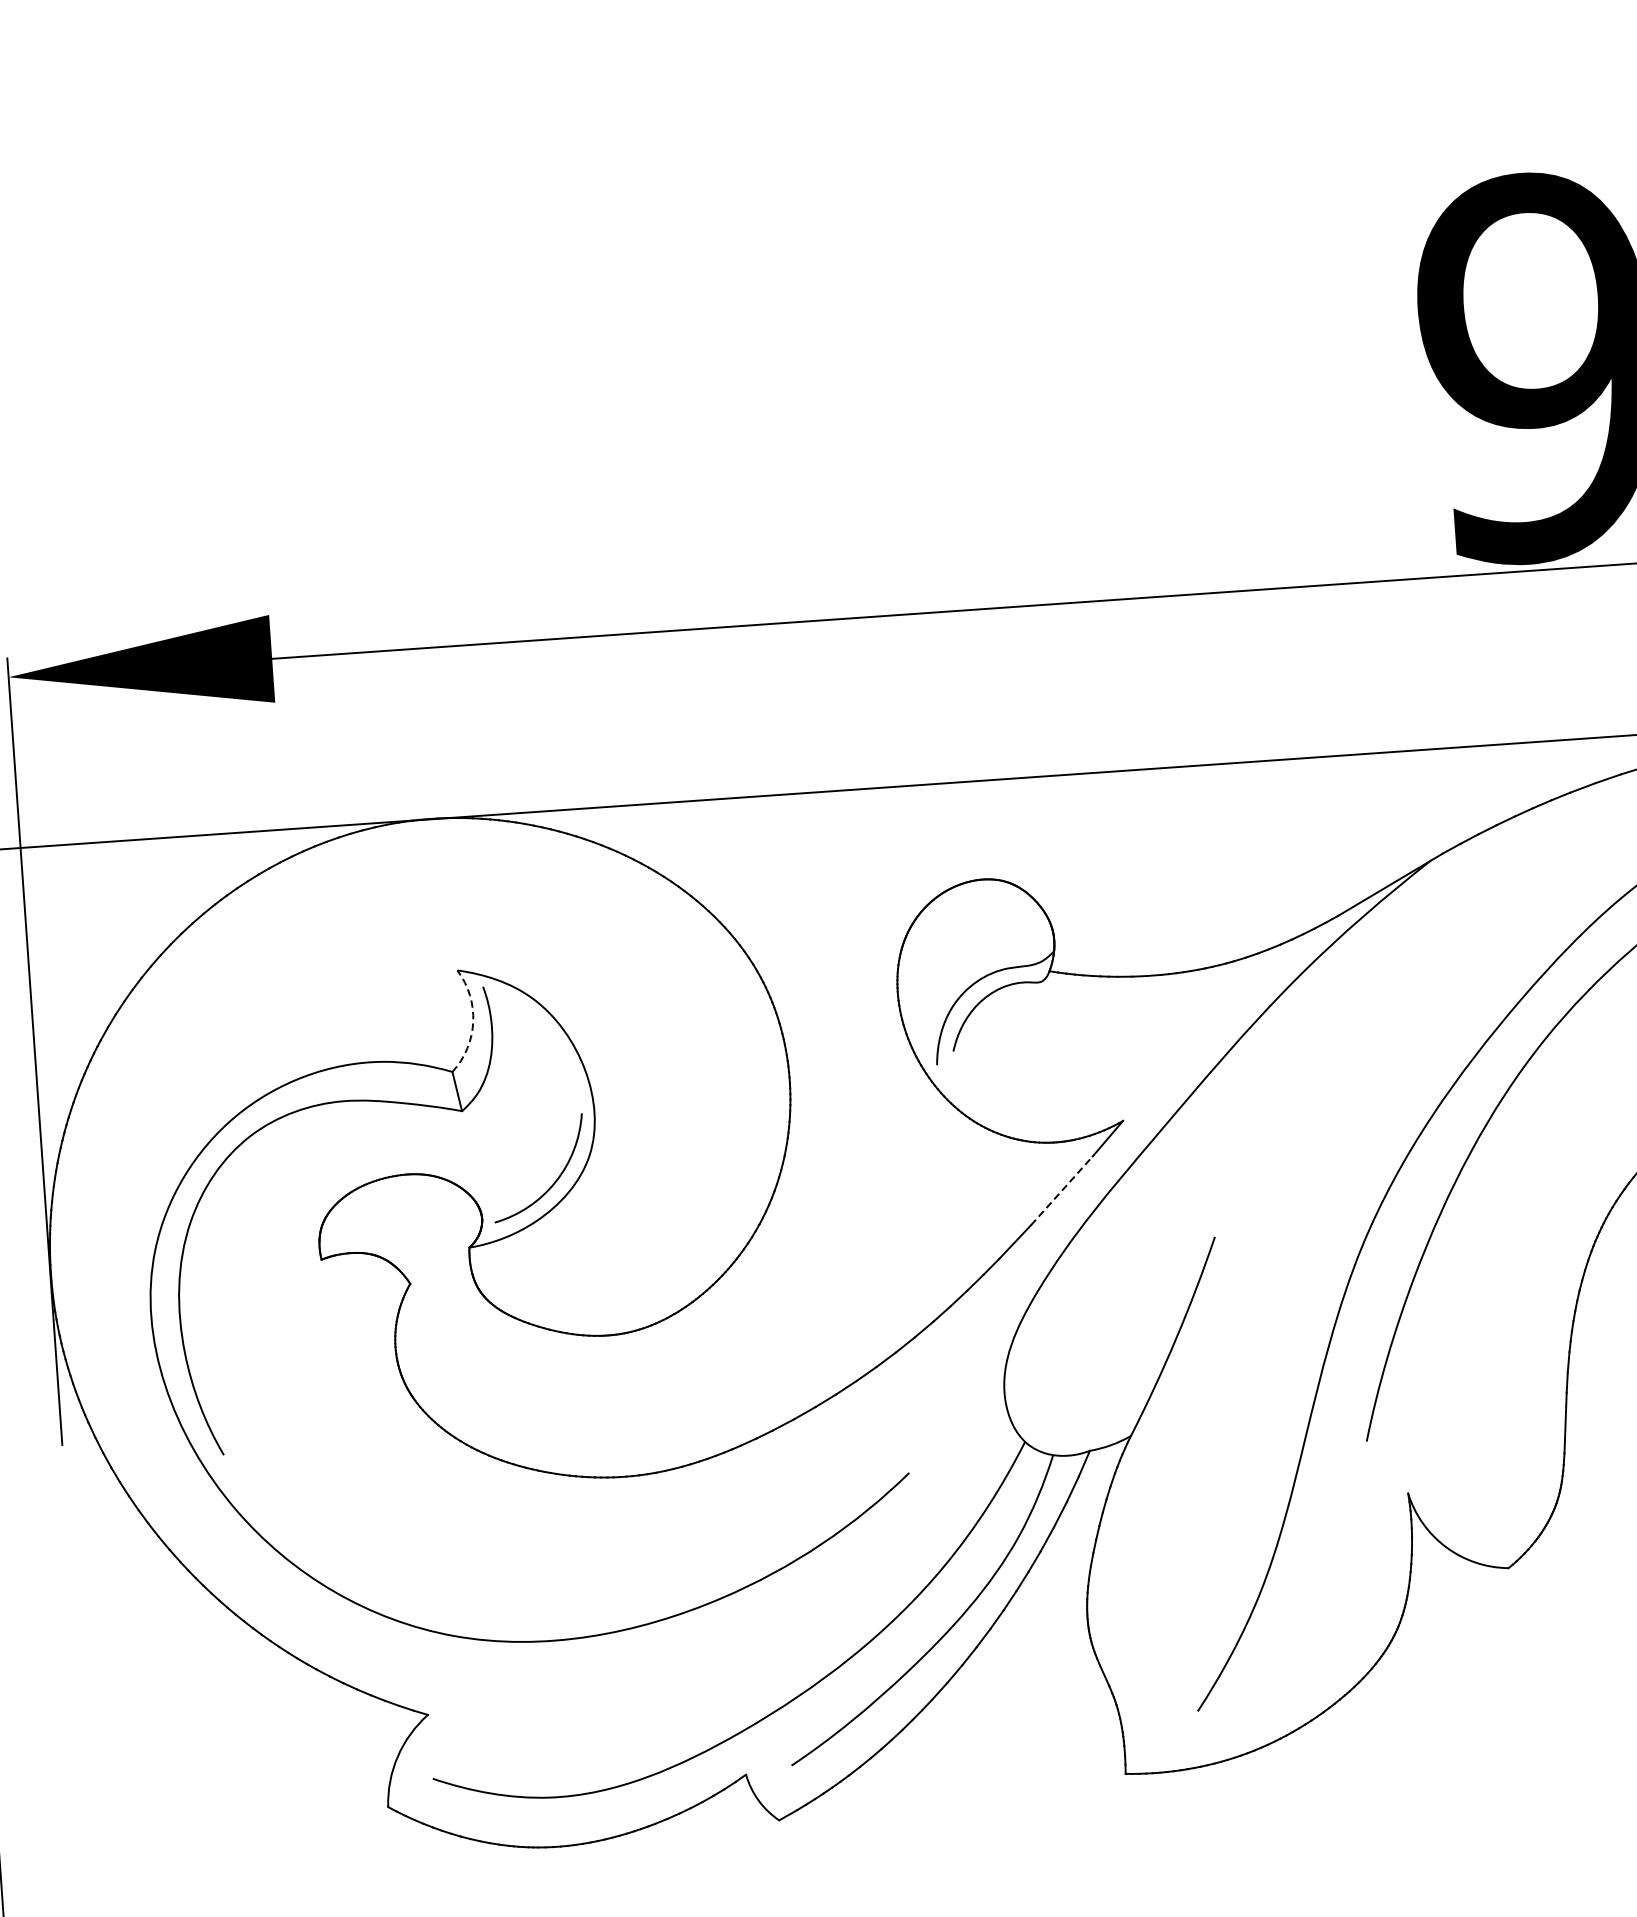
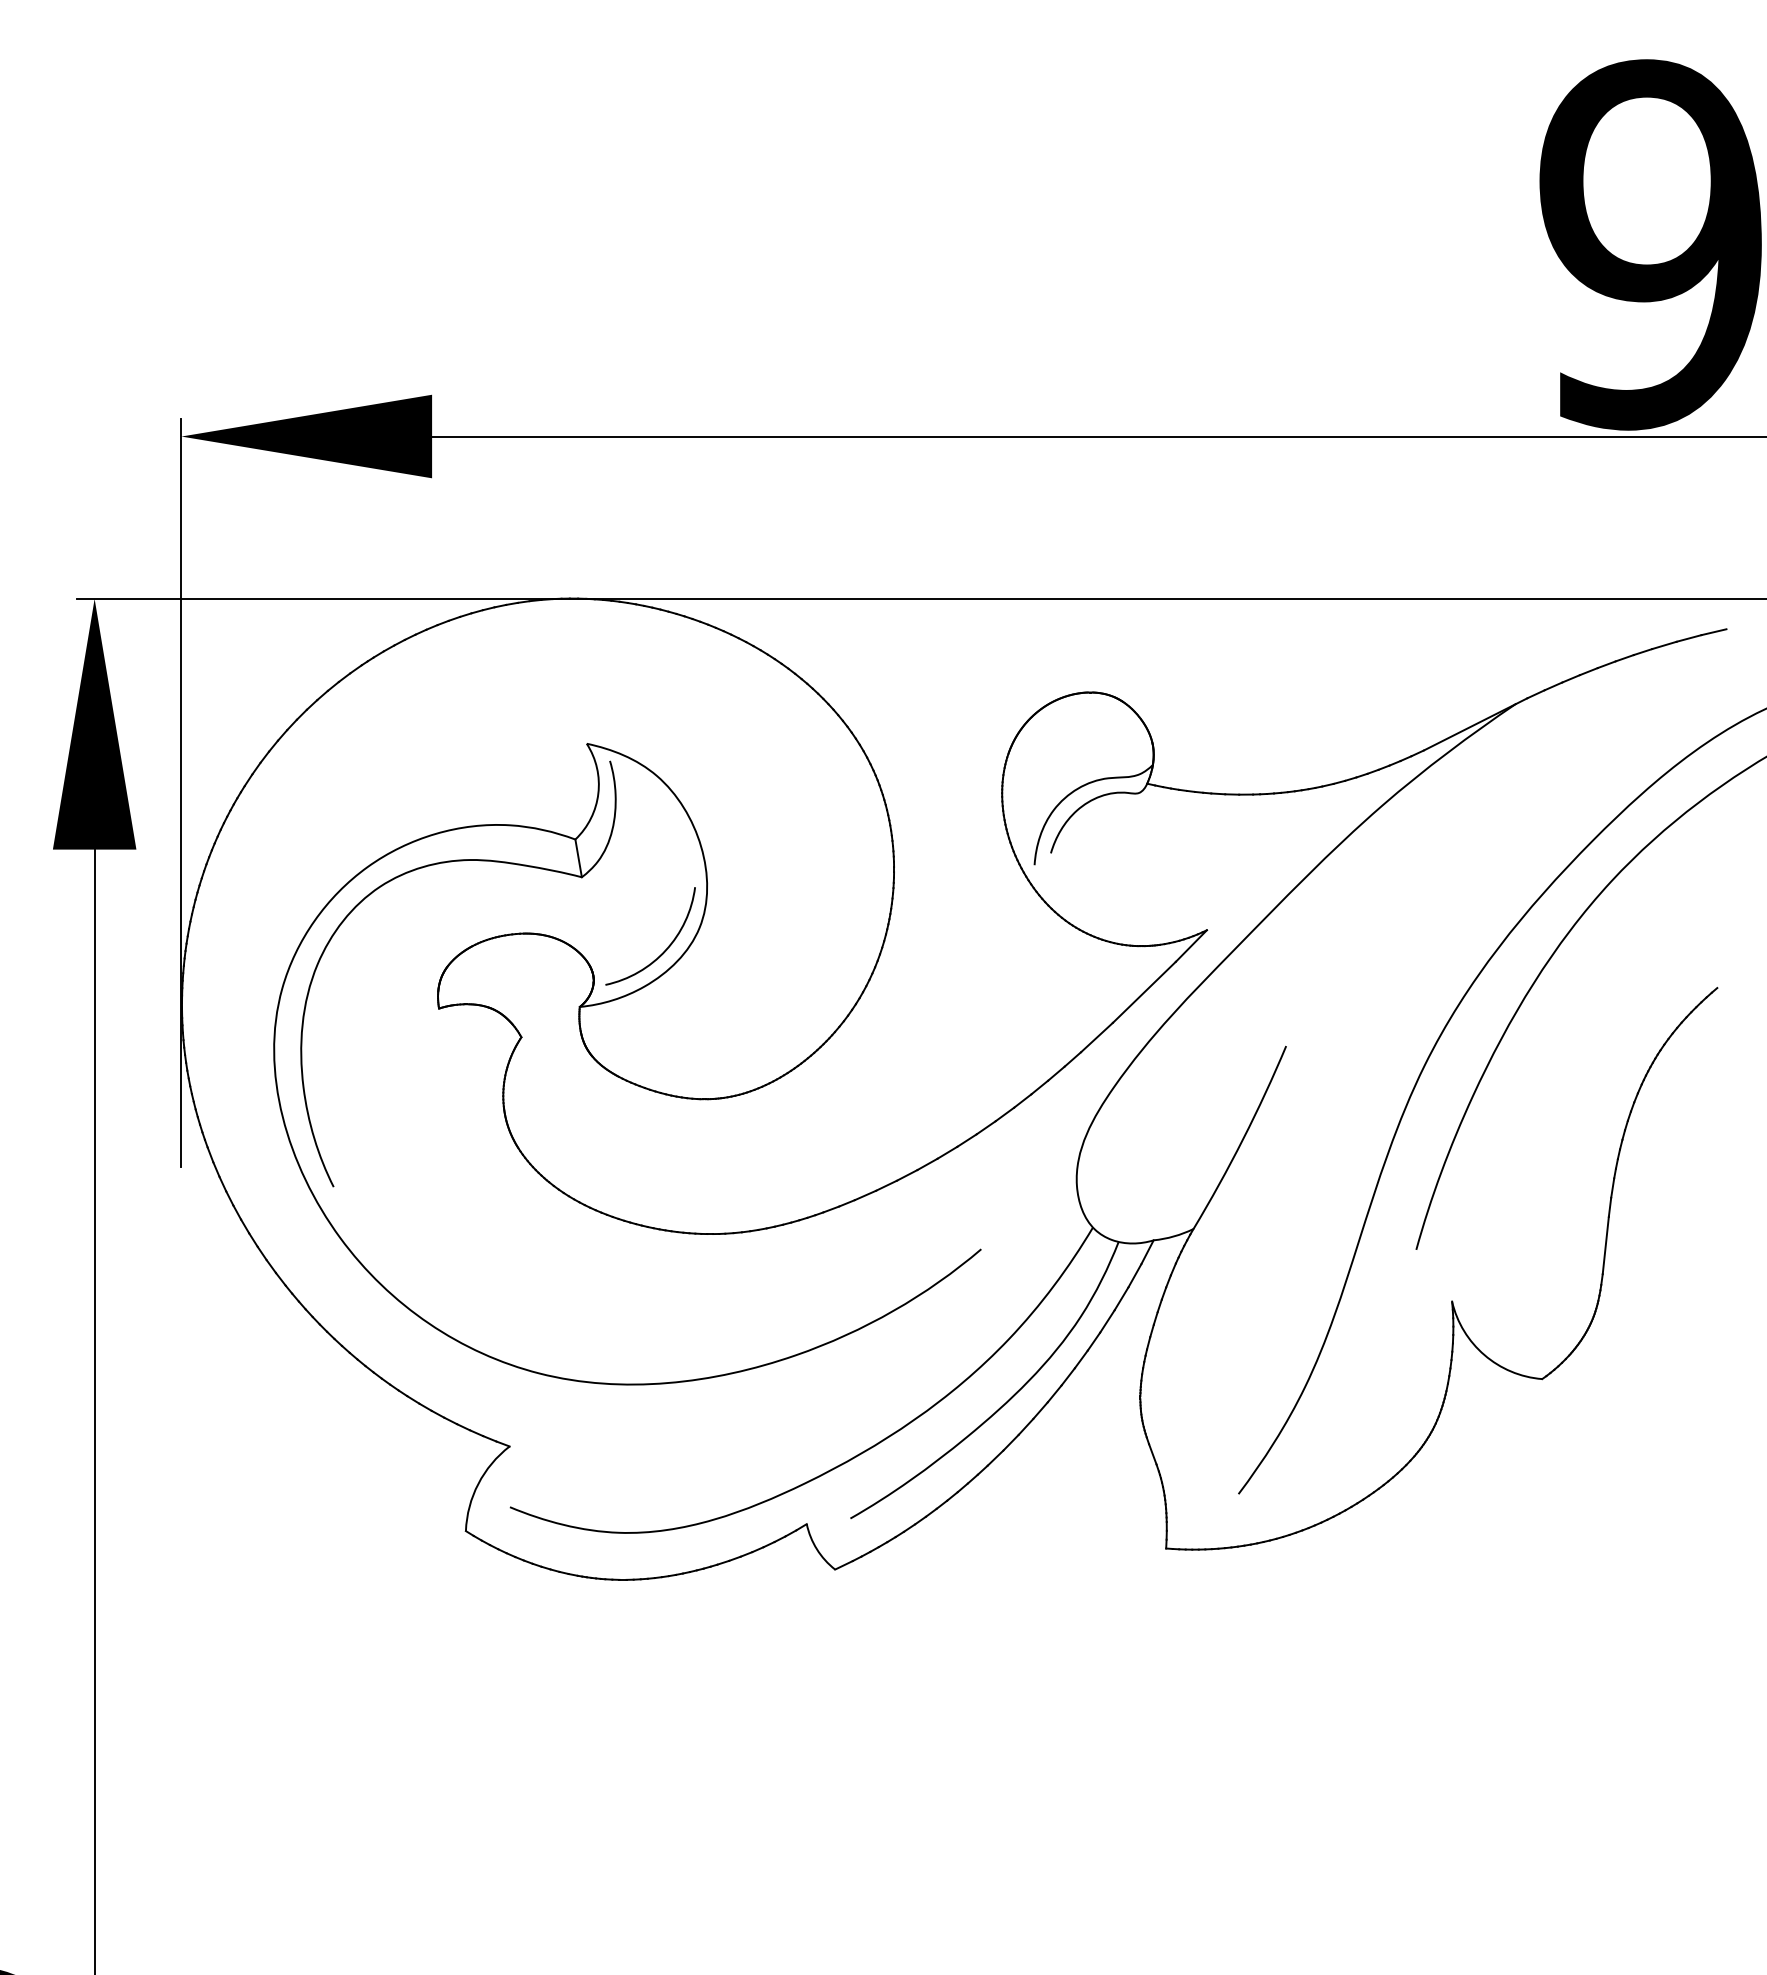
arc: (473, 1021) -> (598, 793), dashed -> solid
line: (1062, 1190) -> (1144, 992), dashed -> solid

